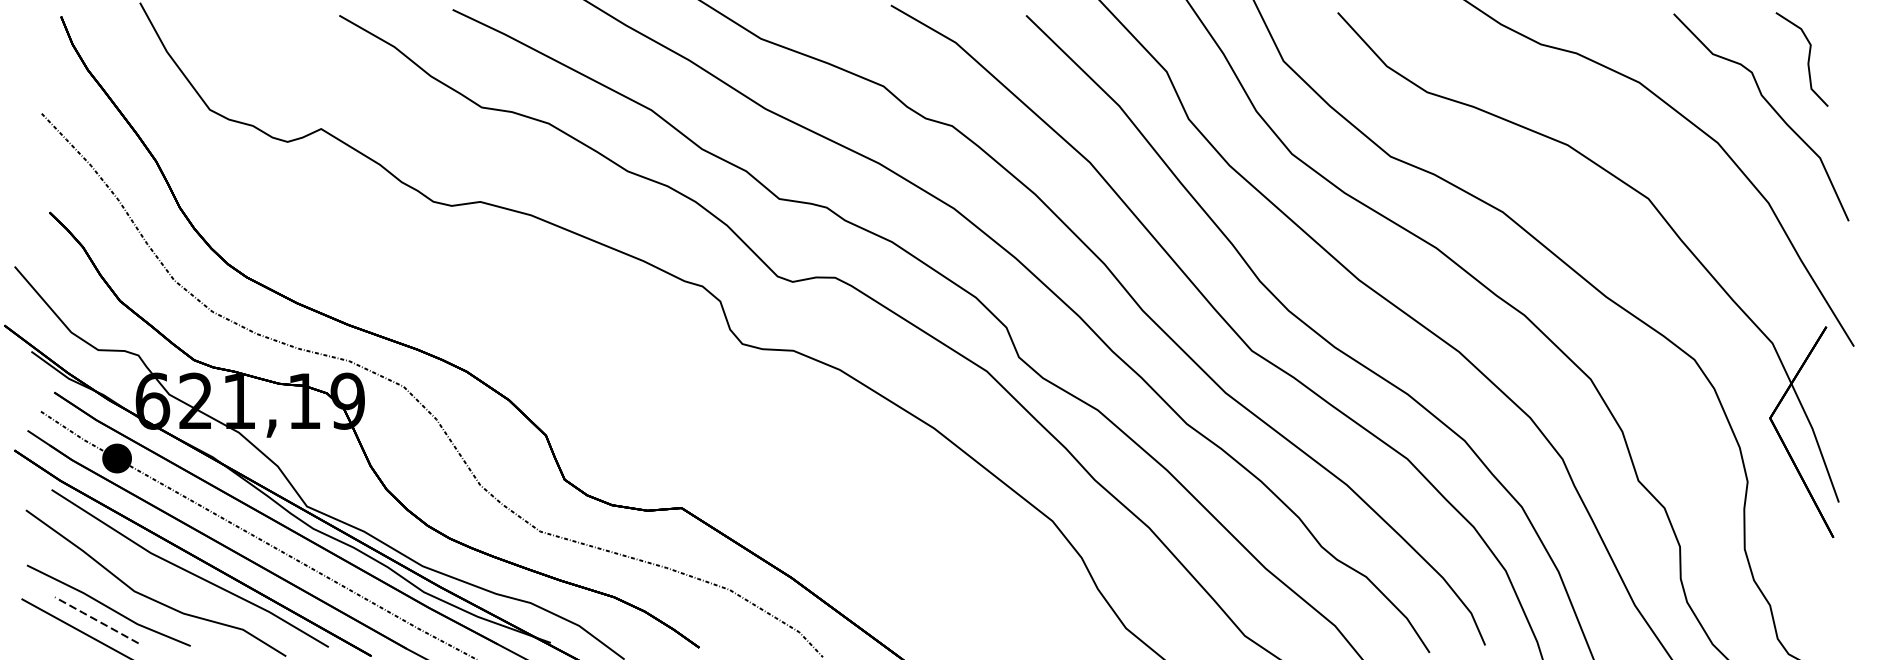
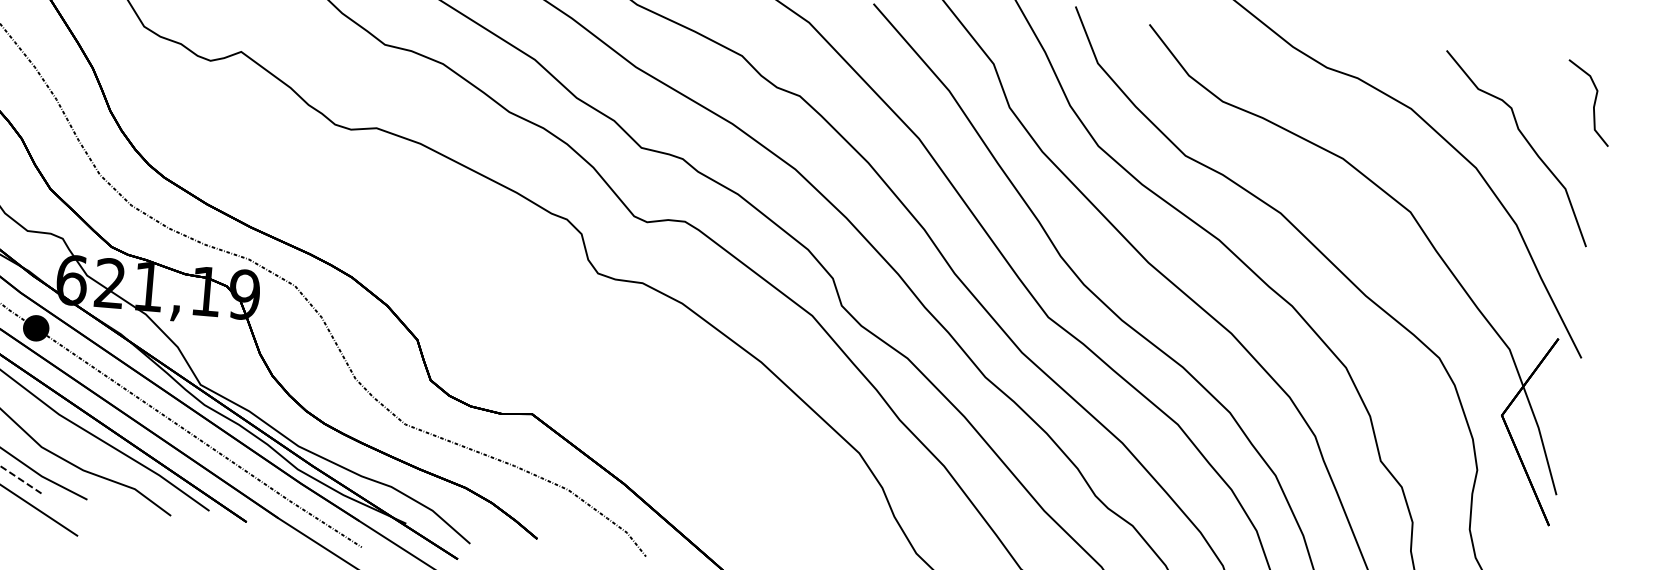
part: (1807, 60) -> (1593, 104), moved

